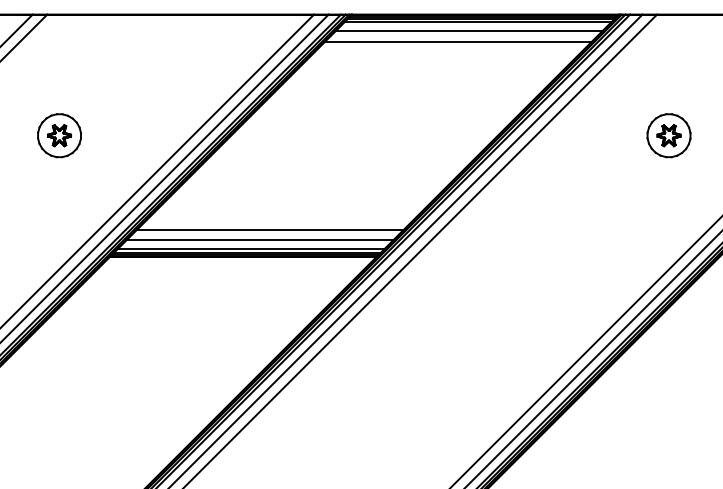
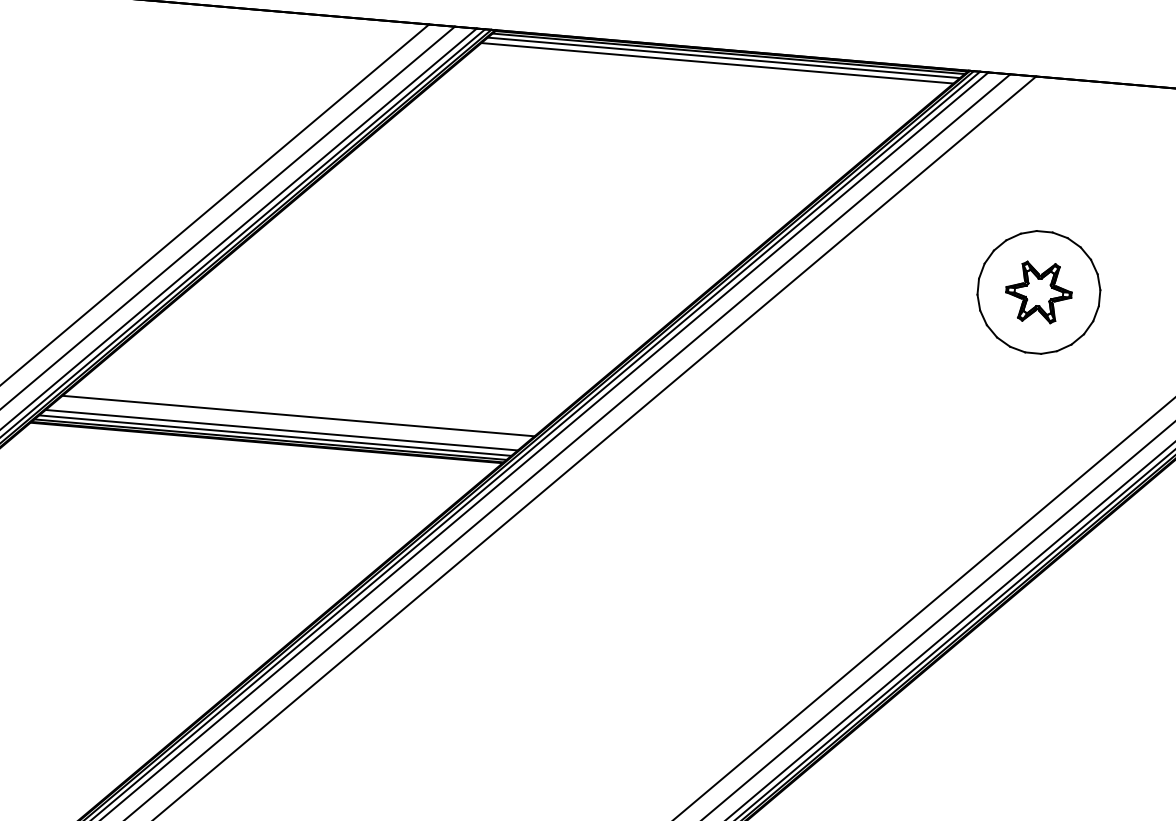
line: (468, 31) -> (699, 77), removed
line: (458, 41) -> (680, 94), removed
part: (668, 135) -> (1037, 292), size x1.6
line: (269, 230) -> (317, 399), removed

